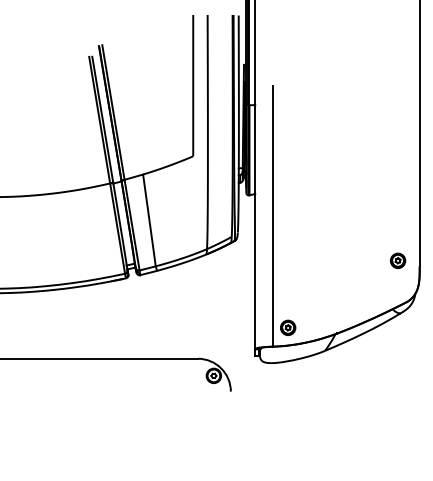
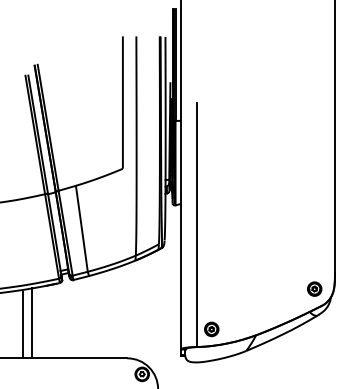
part: (397, 260) -> (314, 288), moved
line: (86, 321) -> (22, 323), added
line: (95, 321) -> (31, 323), added

